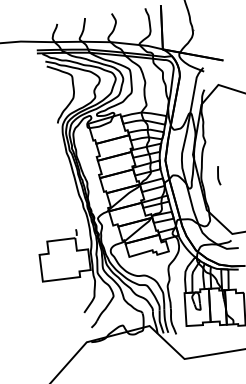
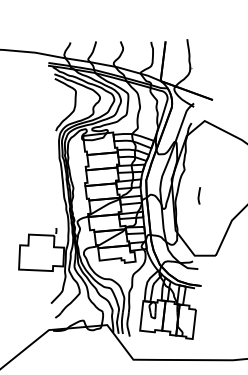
line: (218, 175) -> (199, 195), moved

